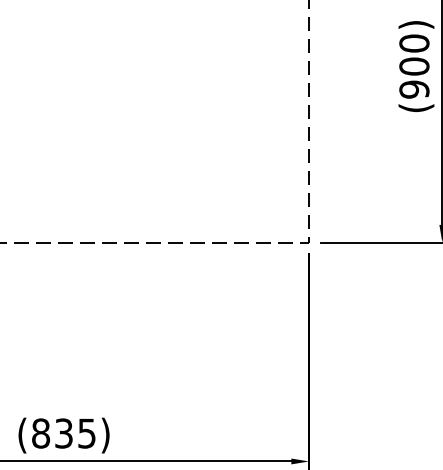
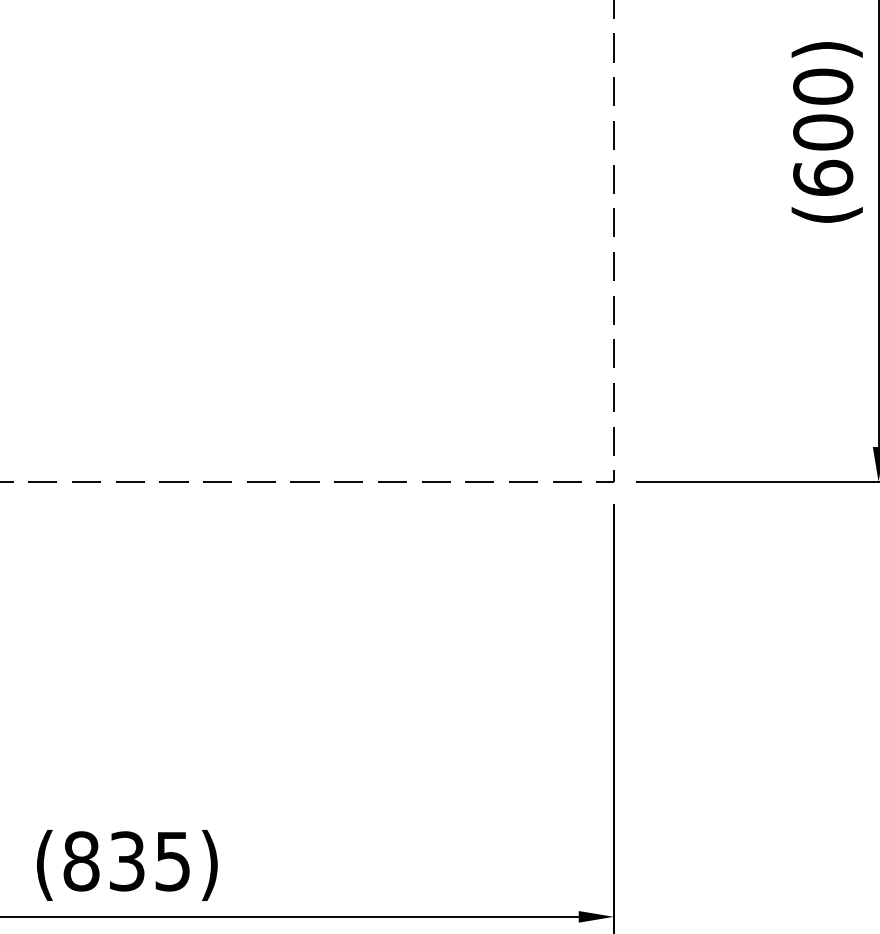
text: (414, 89) -> (823, 177), (900) -> (600)

